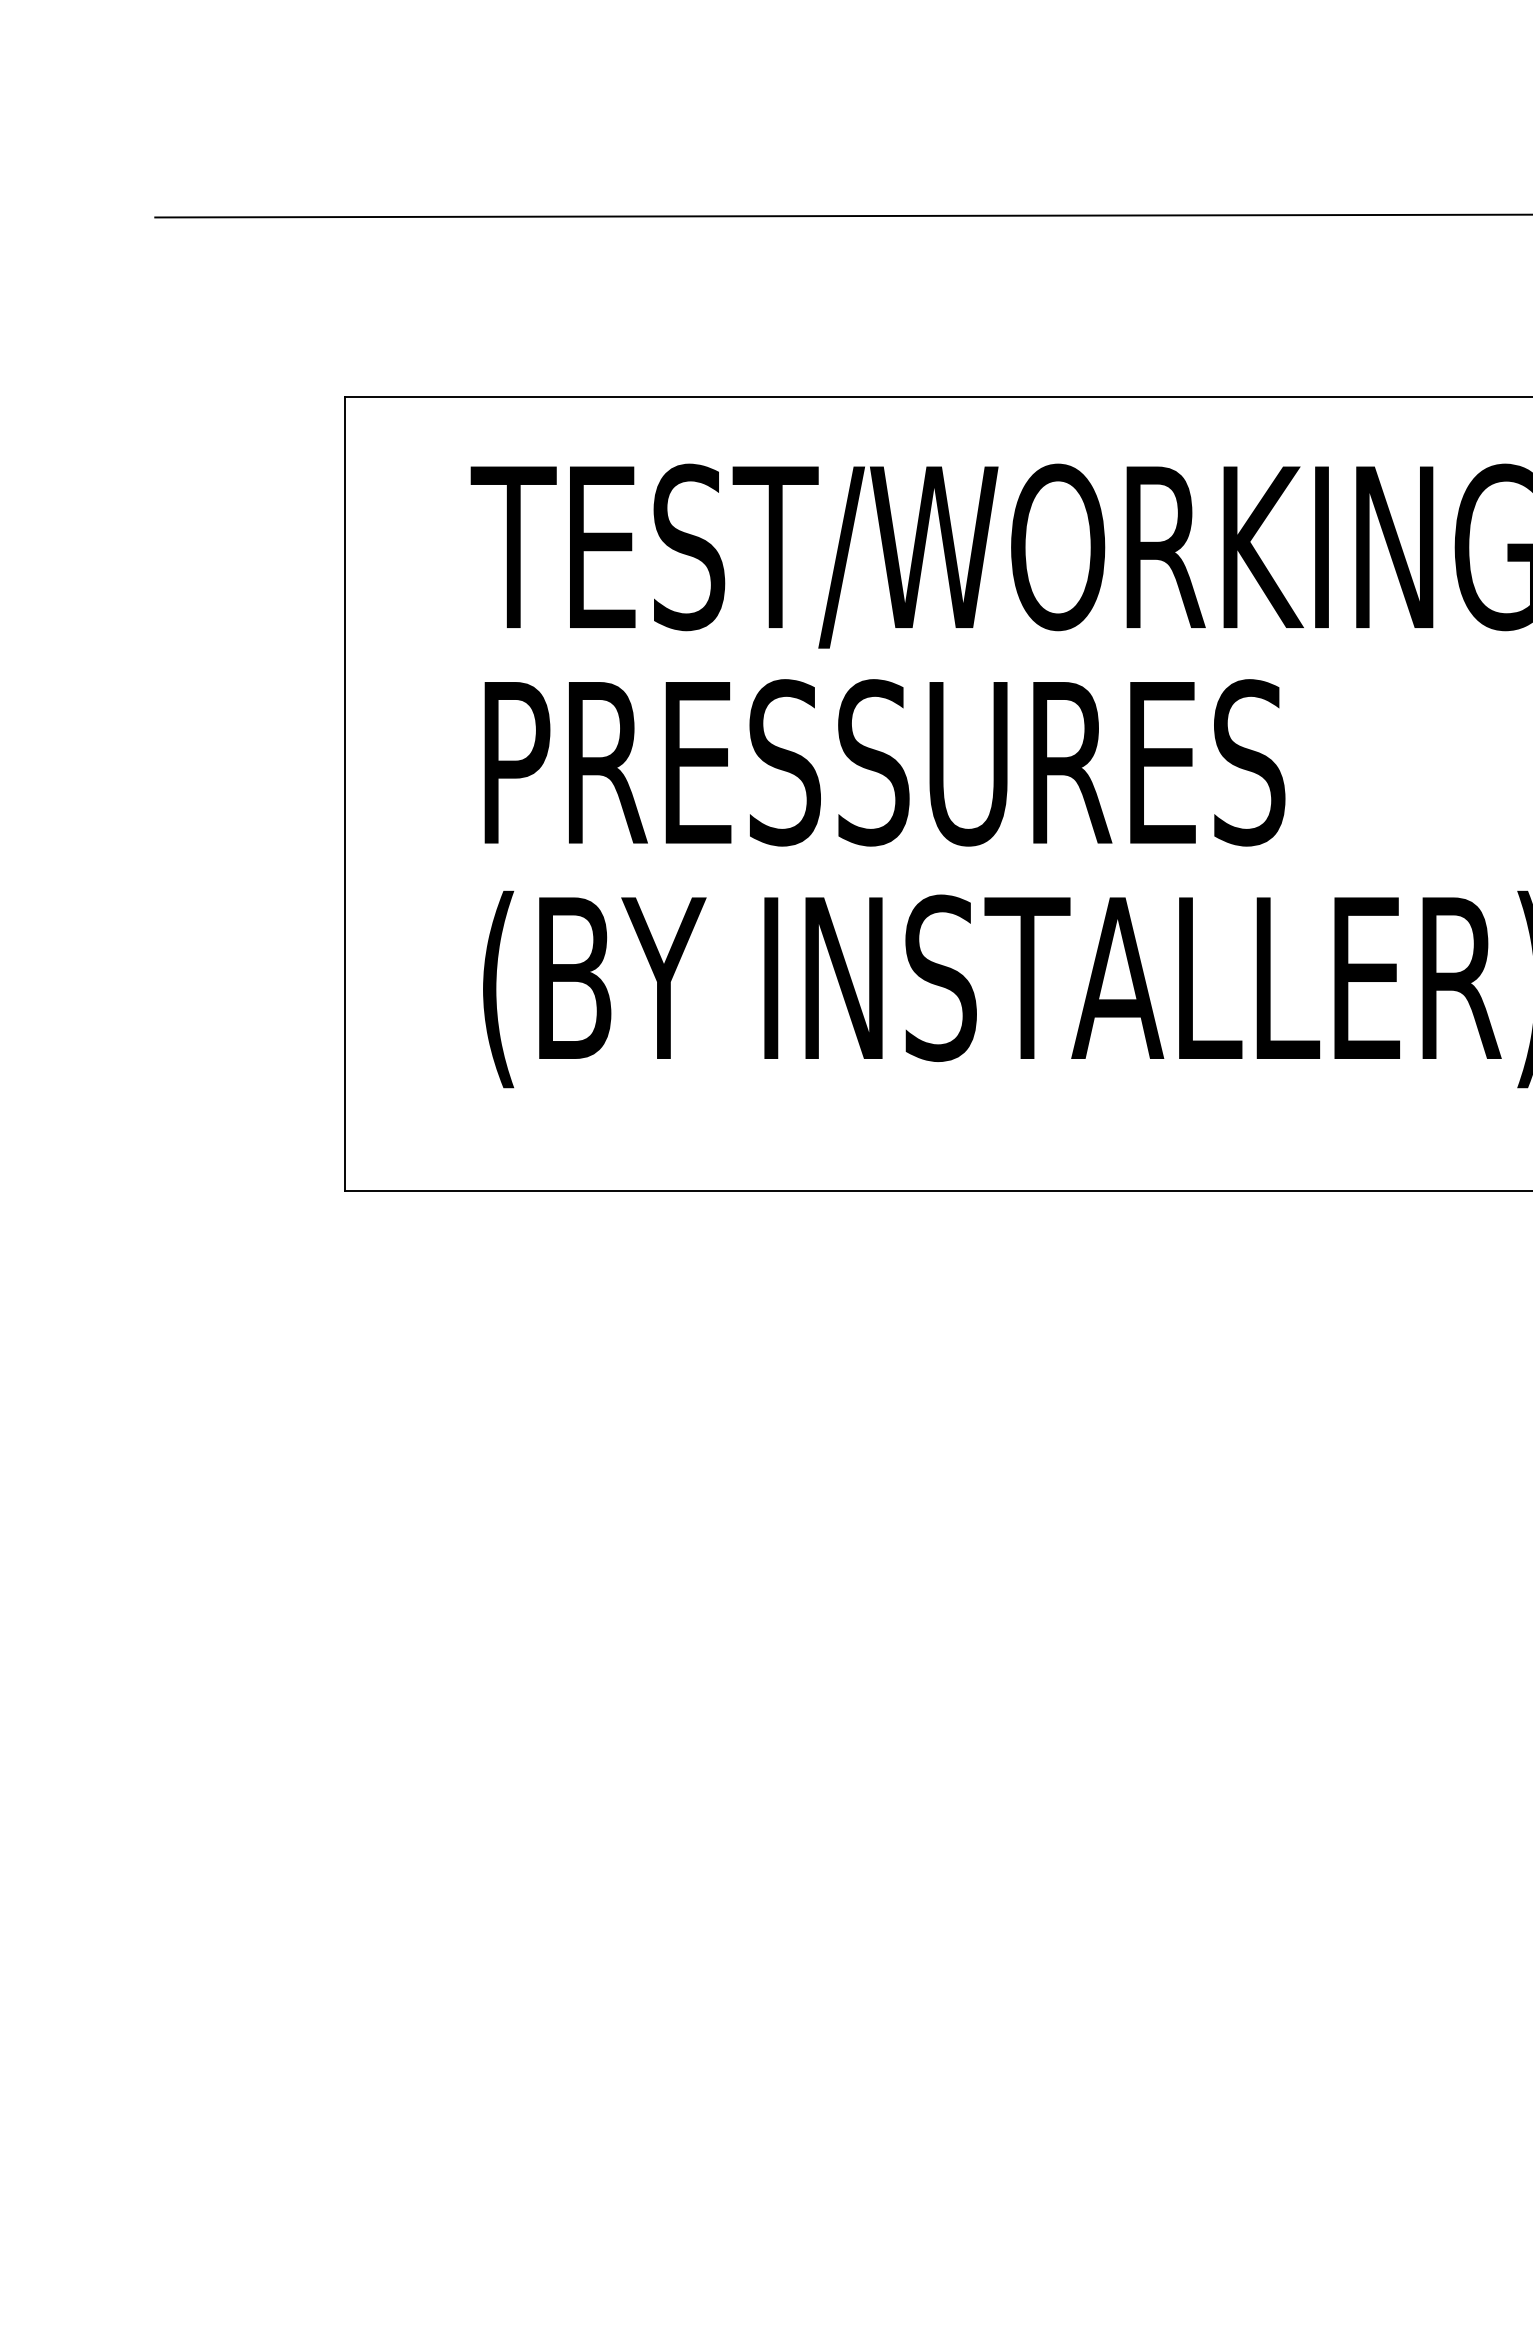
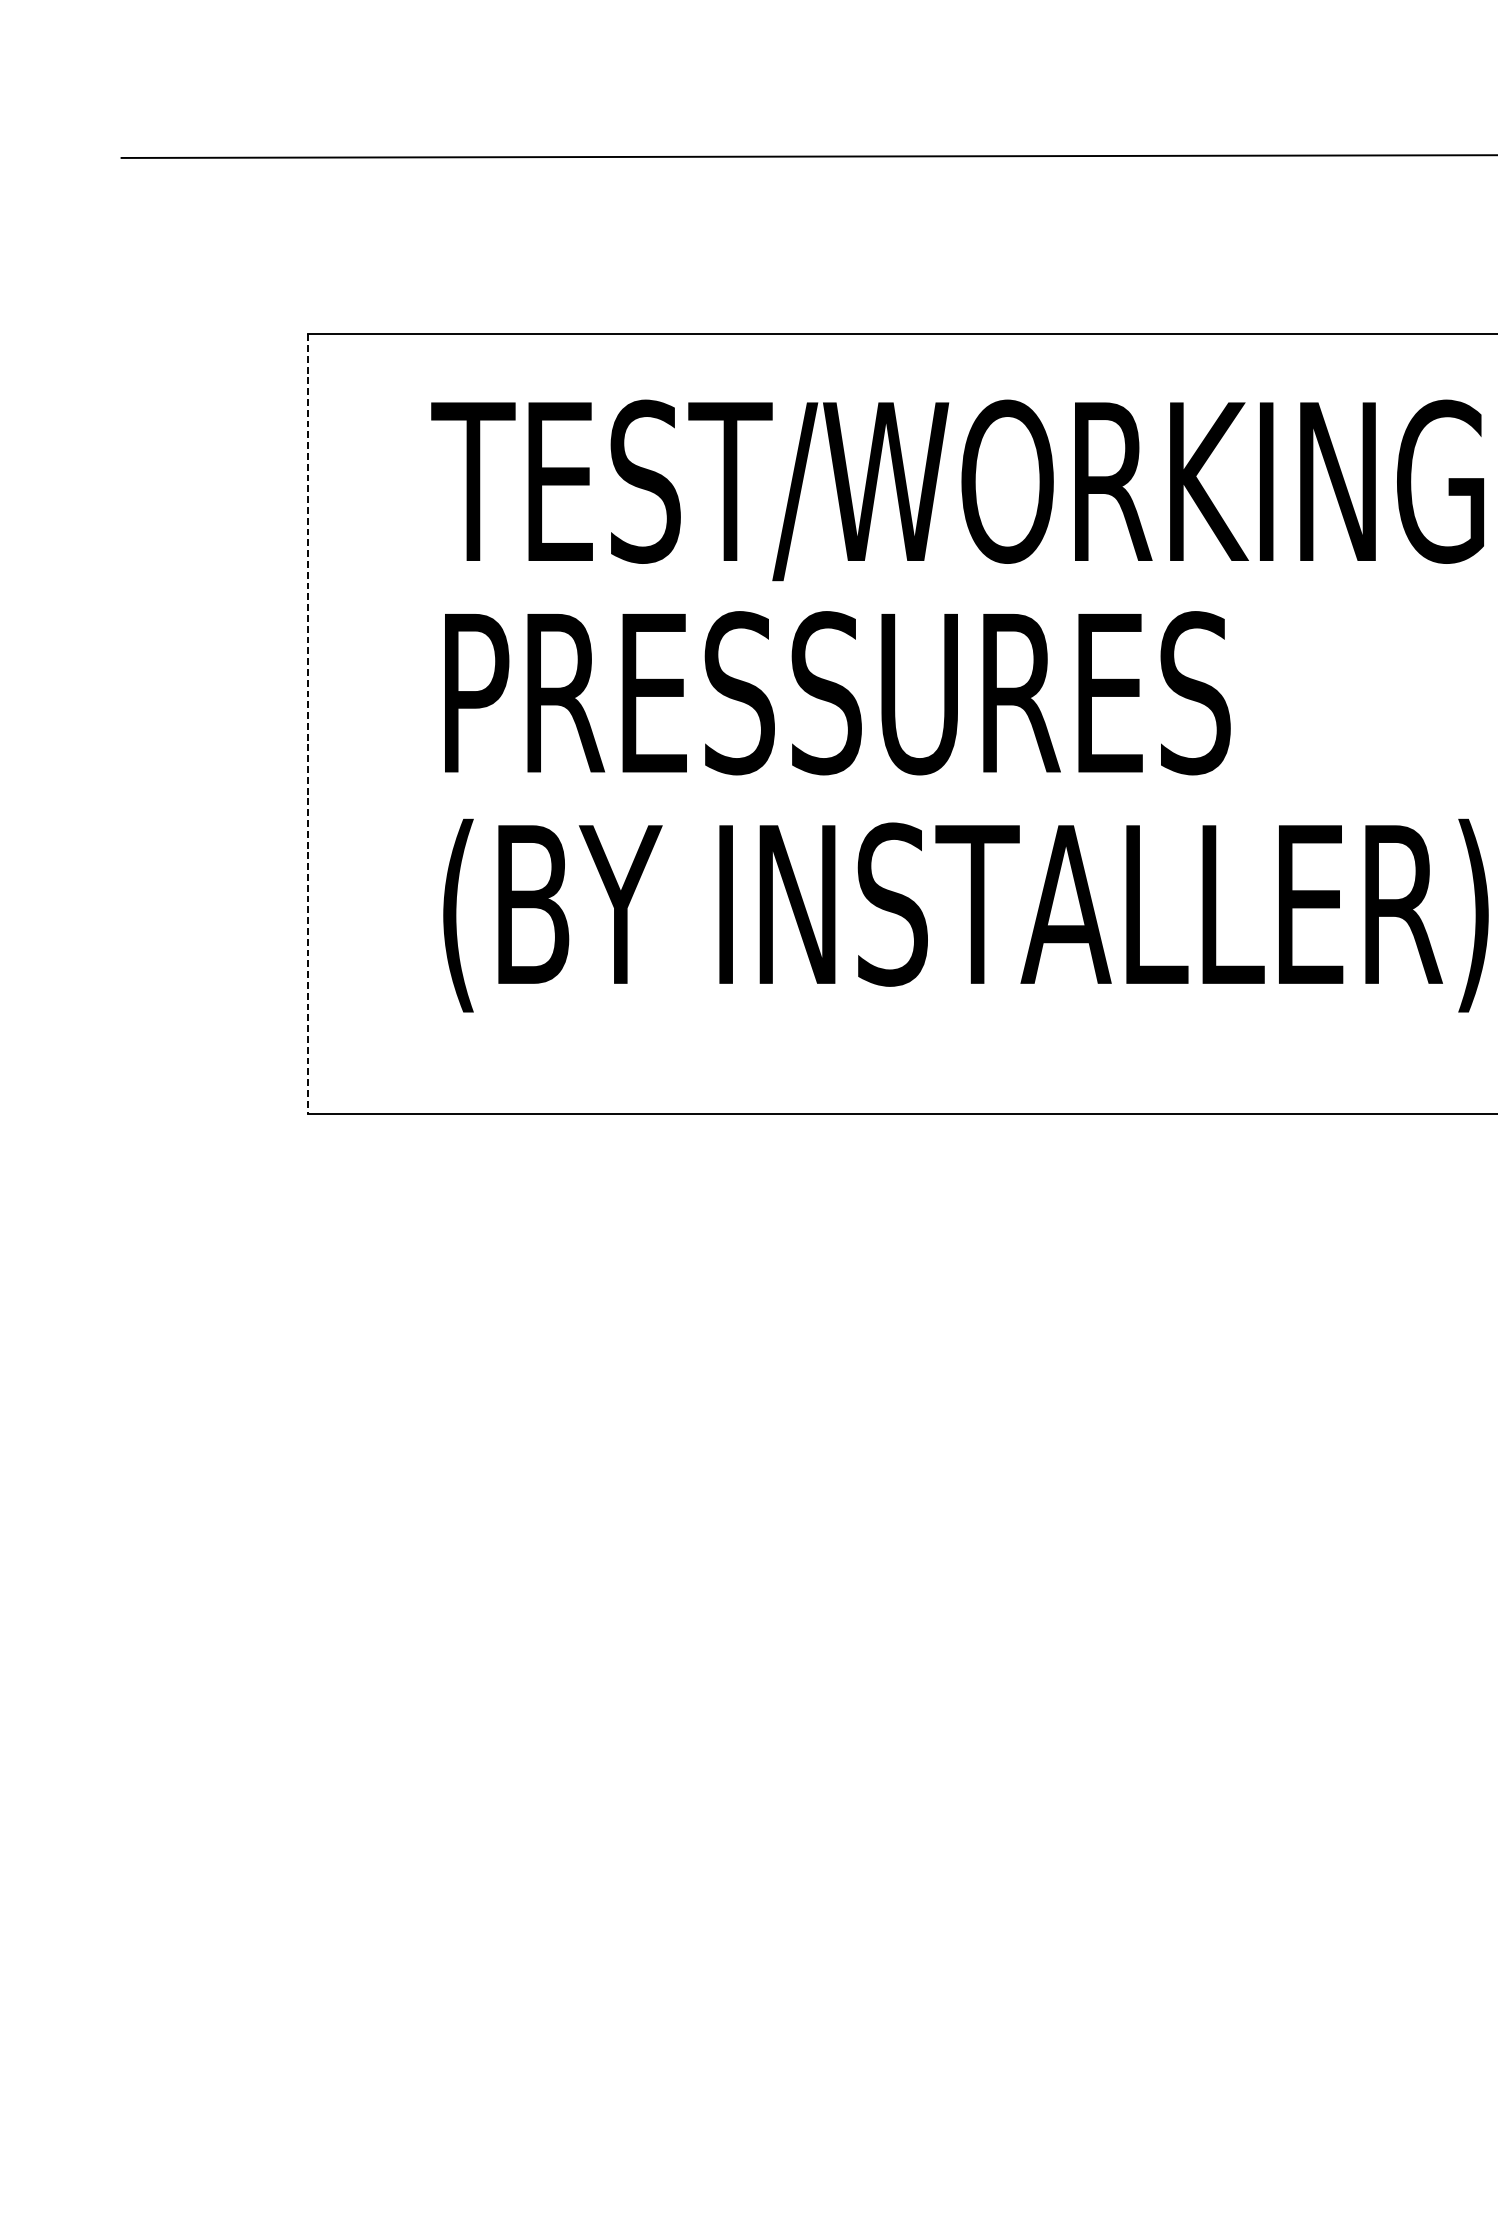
line: (345, 794) -> (308, 724), solid -> dashed

